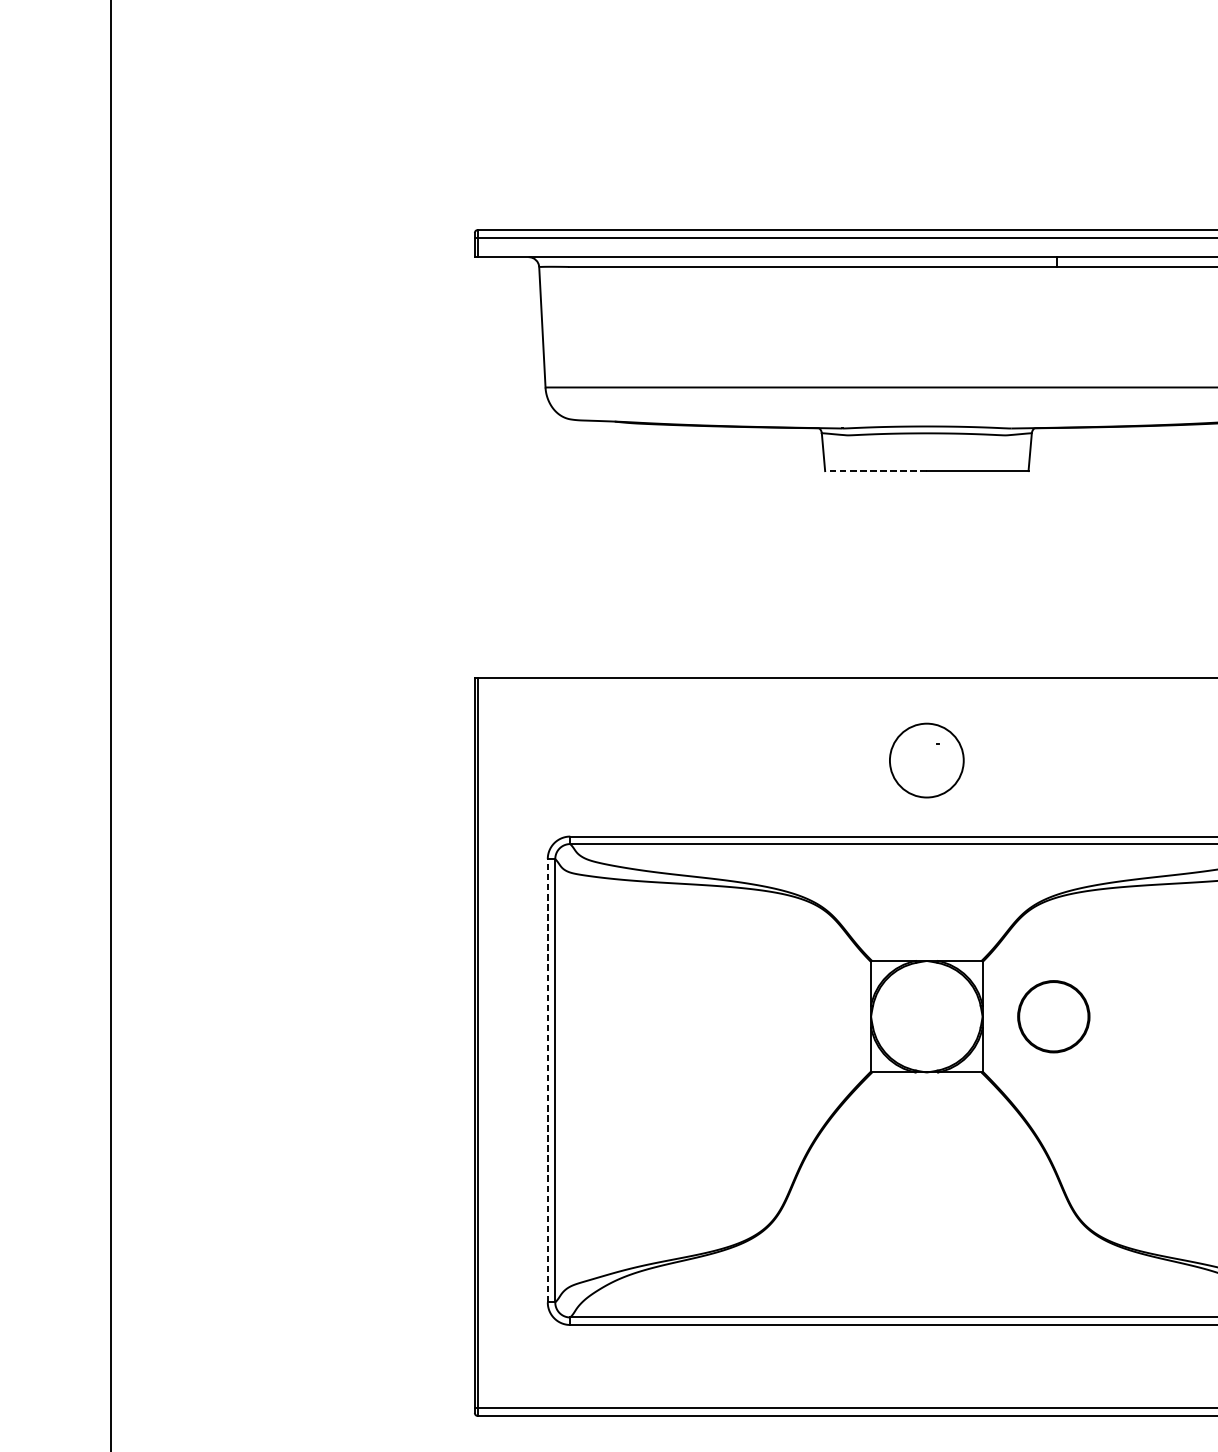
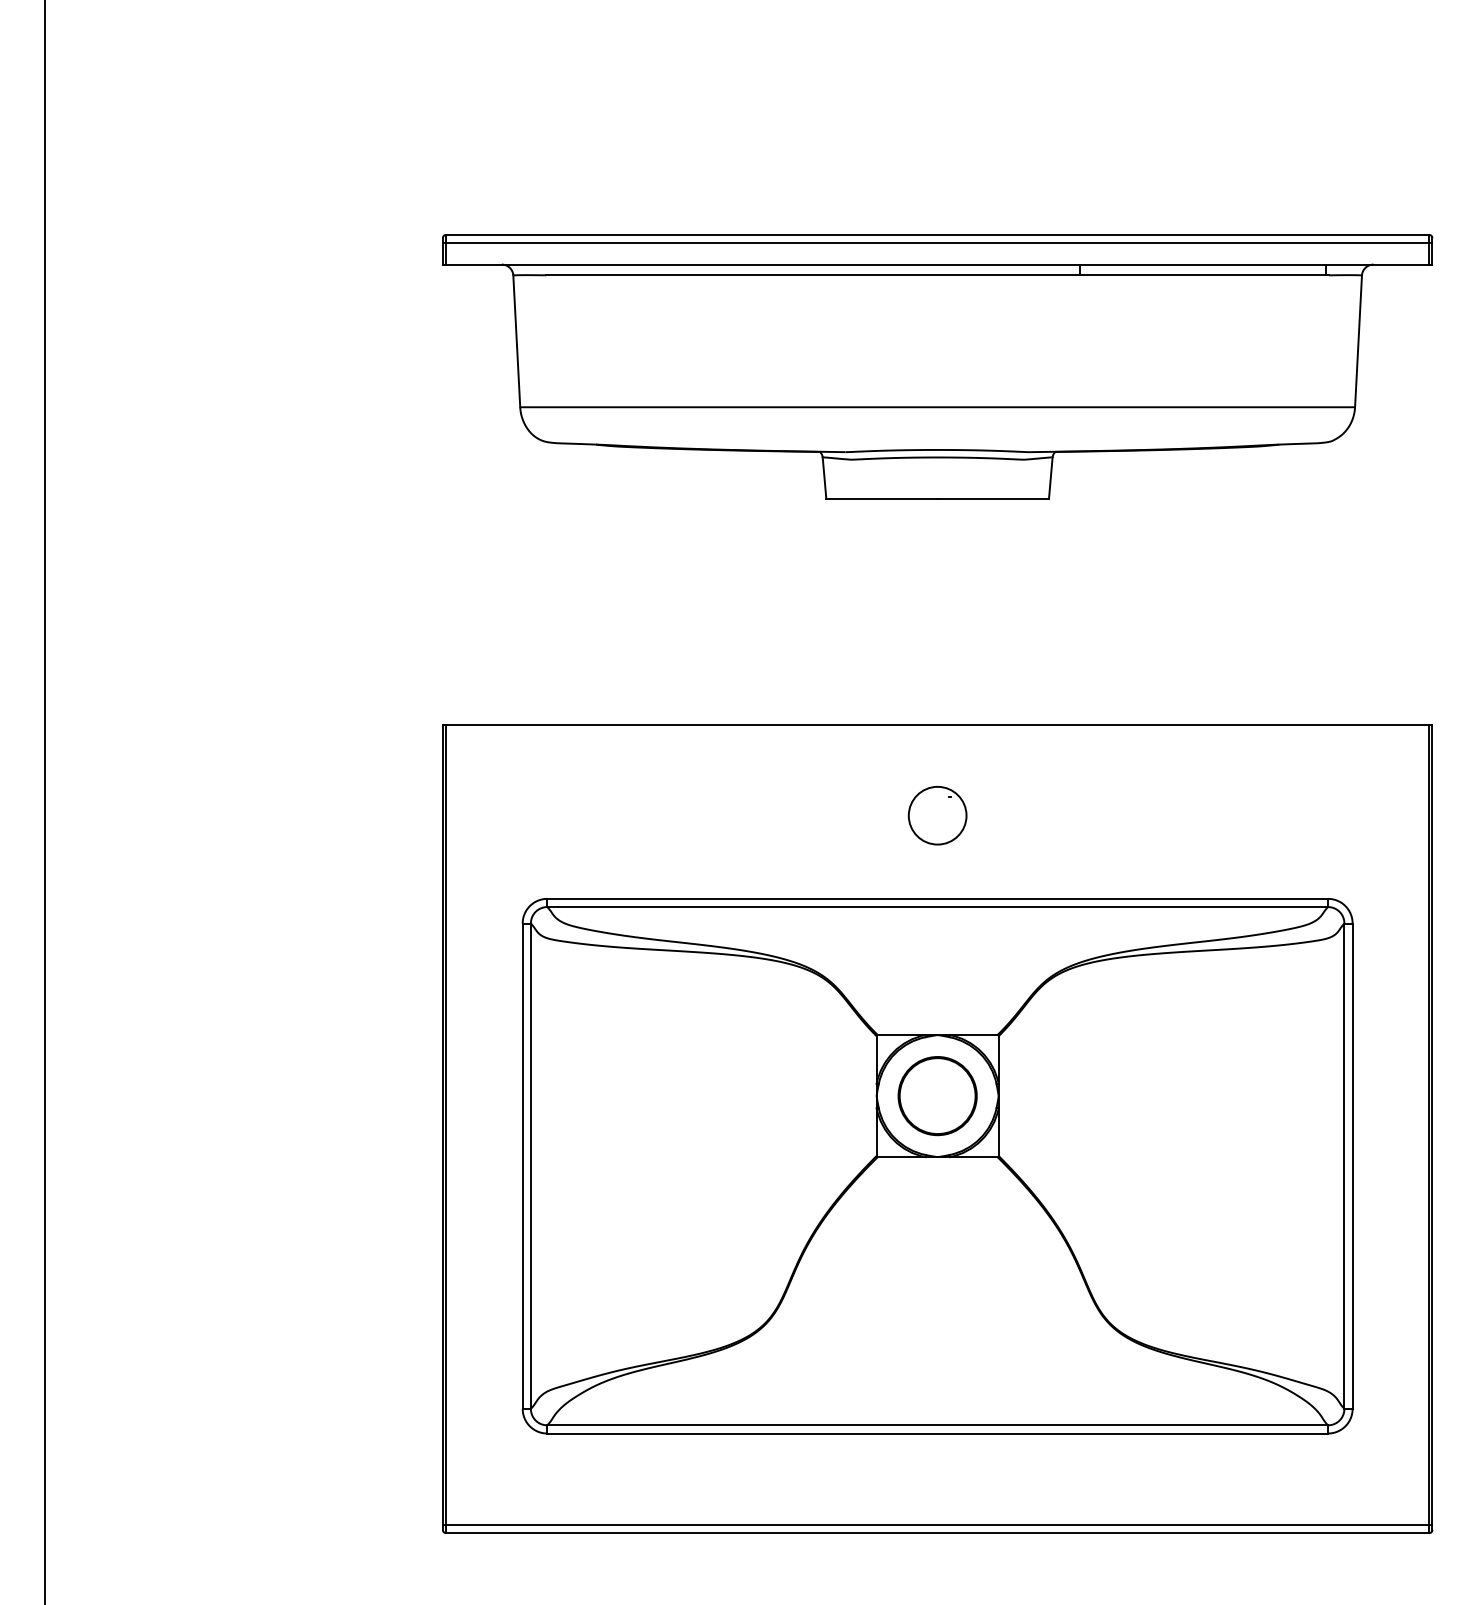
line: (876, 470) -> (882, 498), dashed -> solid
circle: (926, 760) -> (937, 815), size x0.71
part: (1053, 1017) -> (937, 1096), moved
line: (547, 1081) -> (522, 1166), dashed -> solid

